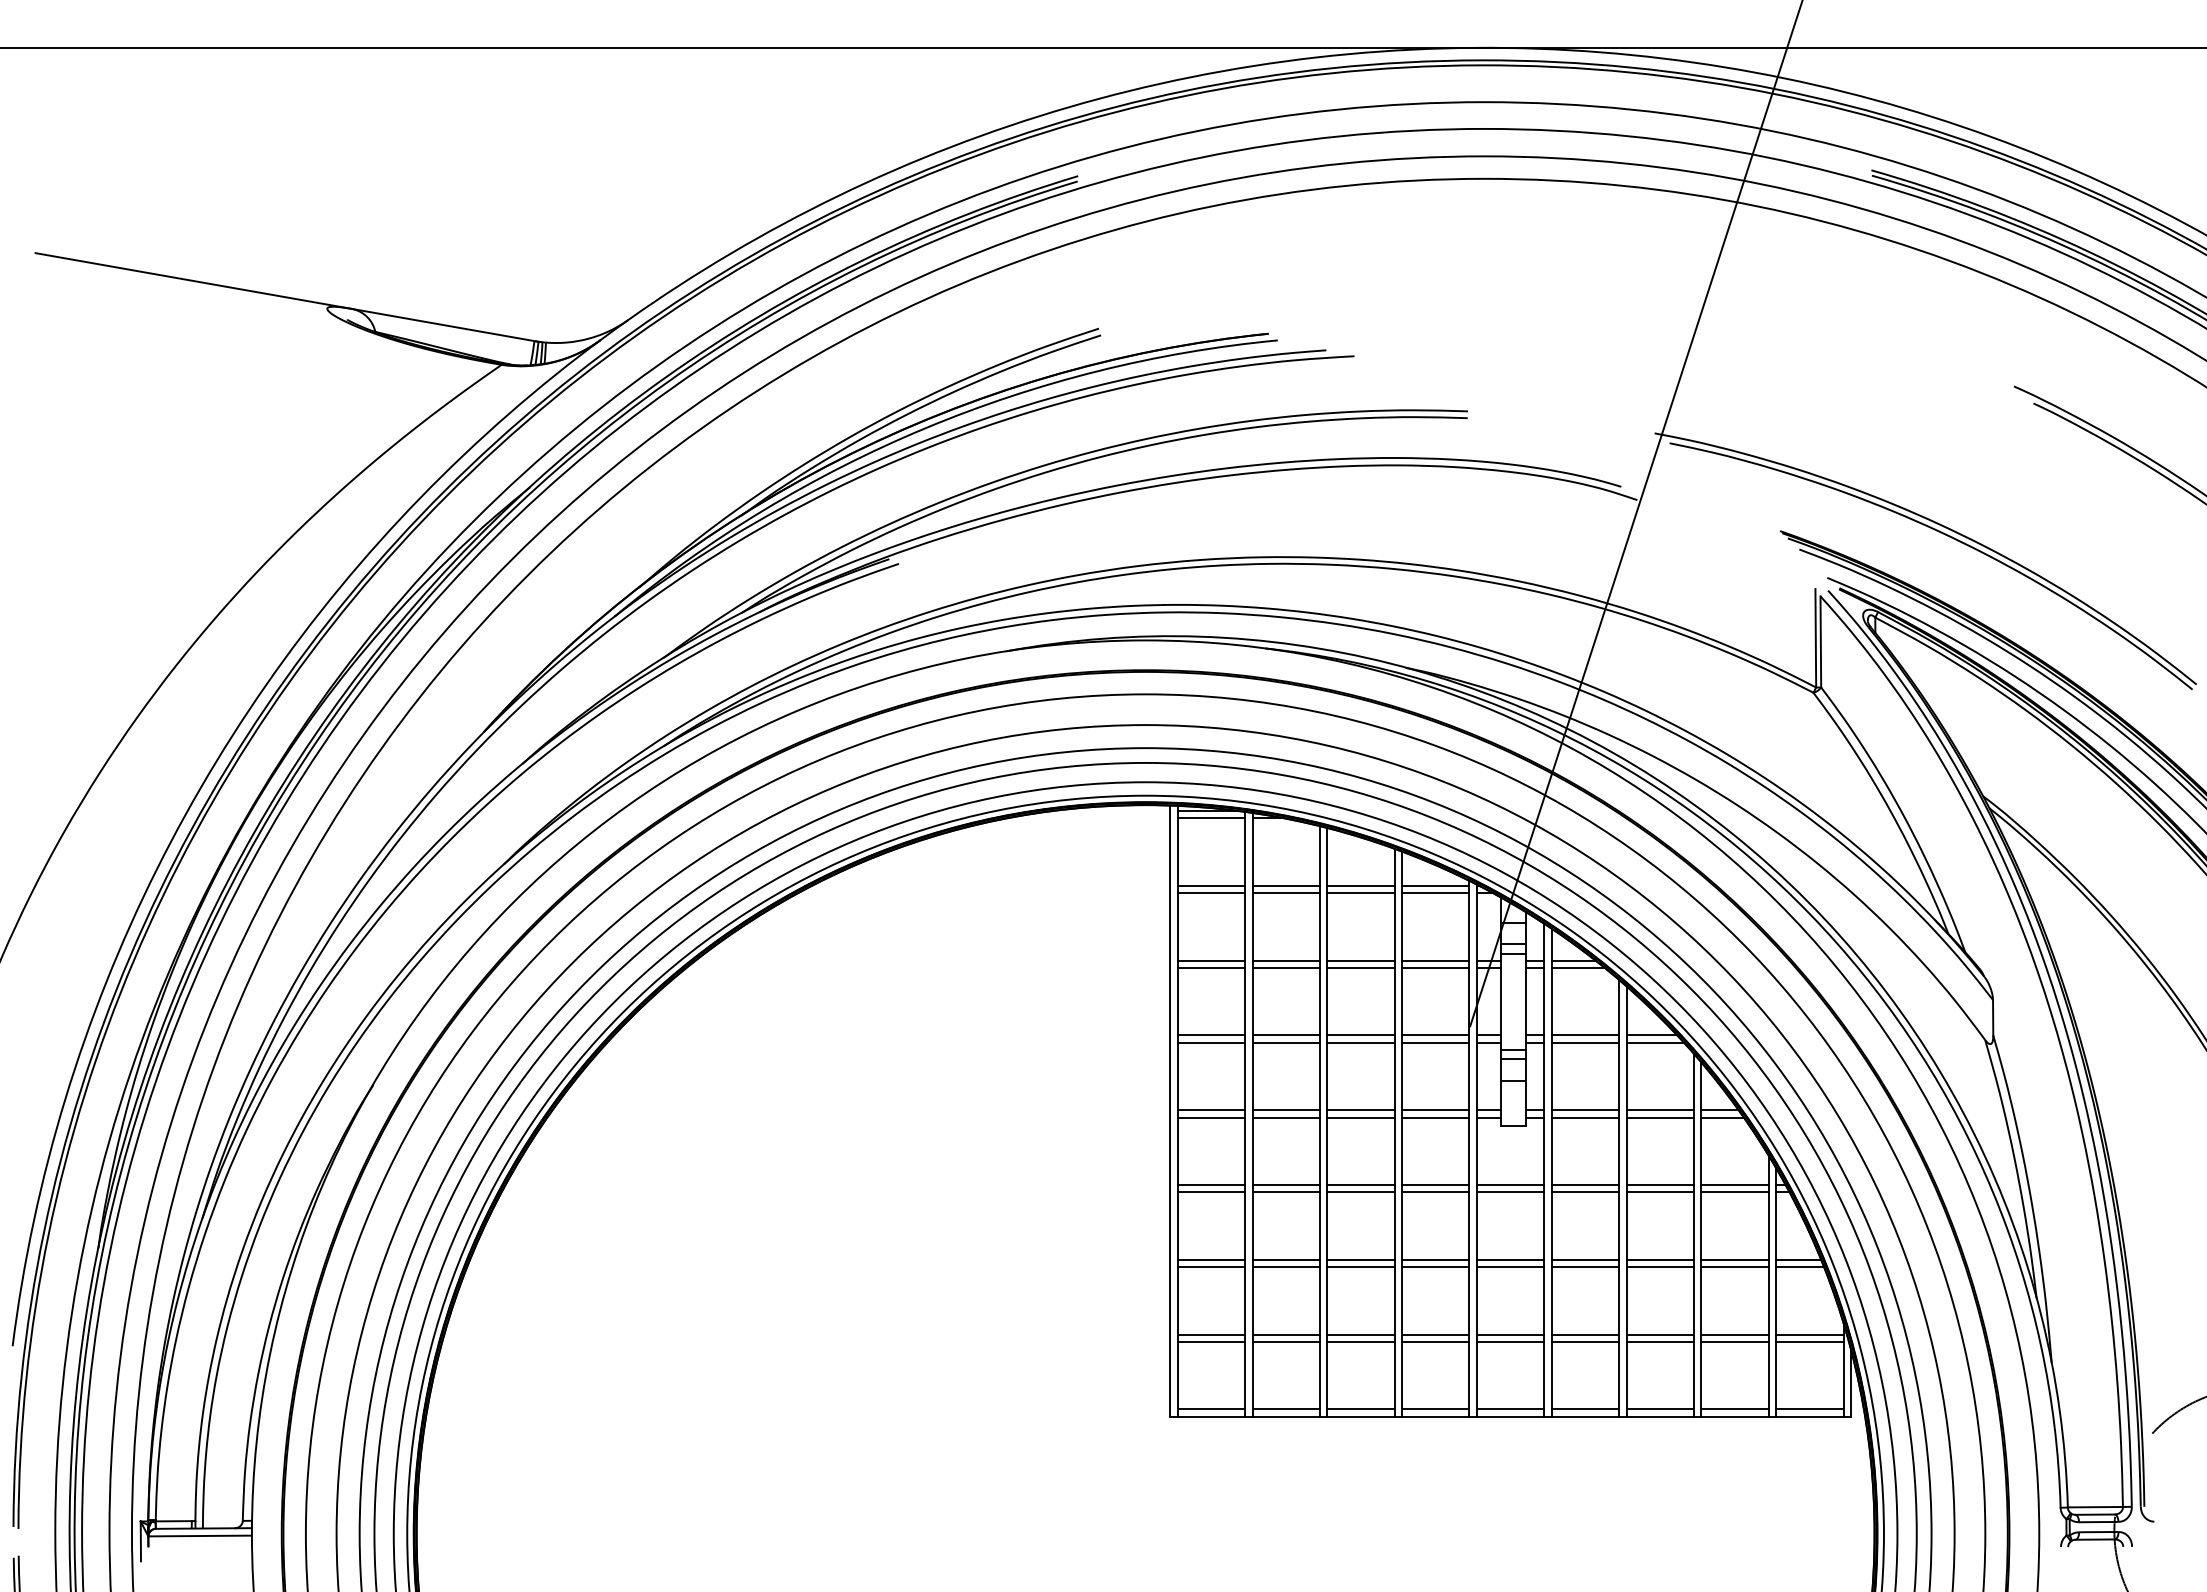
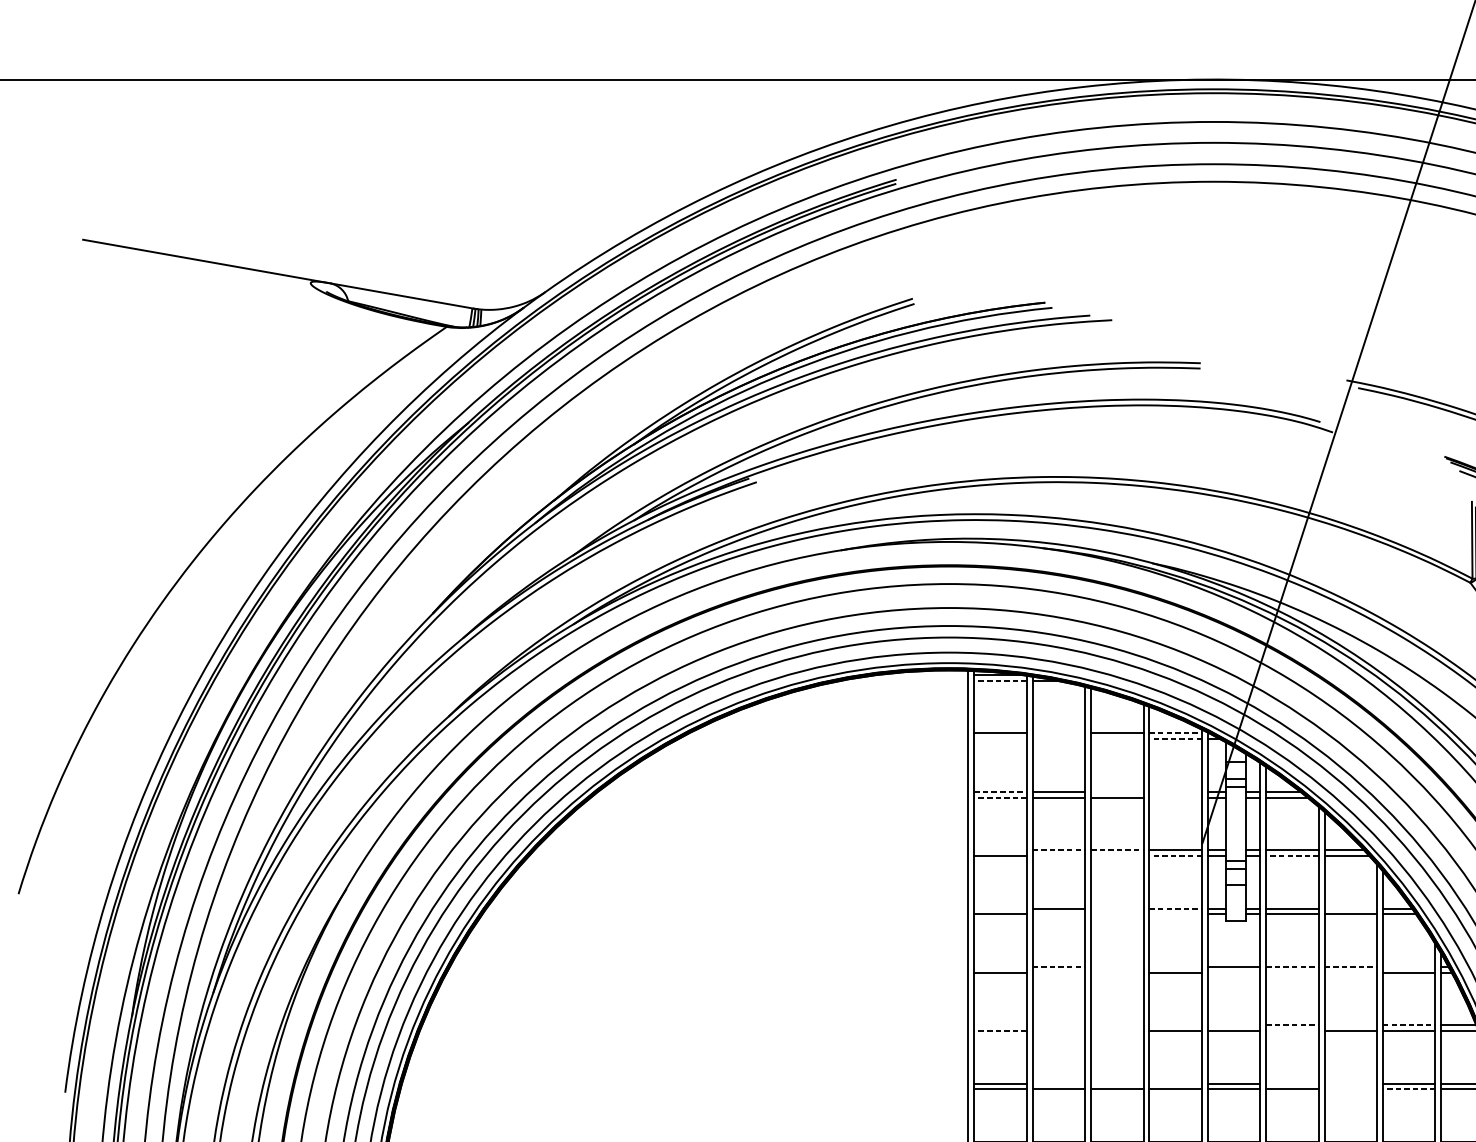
line: (1211, 818) -> (1000, 680), solid -> dashed
line: (1285, 885) -> (1058, 733), removed
line: (1435, 885) -> (1175, 733), solid -> dashed
line: (1211, 893) -> (1000, 739), removed
line: (1285, 893) -> (1058, 739), removed
line: (1360, 893) -> (1116, 739), removed
line: (1435, 893) -> (1175, 739), solid -> dashed
line: (1211, 960) -> (1000, 791), solid -> dashed
line: (1360, 960) -> (1116, 791), removed
line: (1435, 960) -> (1175, 791), removed
line: (1211, 968) -> (1000, 797), solid -> dashed
line: (1435, 968) -> (1175, 797), removed
line: (1211, 1035) -> (1000, 850), removed
line: (1286, 1035) -> (1059, 850), solid -> dashed
line: (1360, 1035) -> (1116, 850), solid -> dashed
line: (1285, 1042) -> (1058, 855), removed
line: (1360, 1042) -> (1116, 855), removed
line: (1435, 1042) -> (1175, 855), solid -> dashed
line: (1585, 1042) -> (1292, 855), solid -> dashed
line: (1211, 1110) -> (1000, 908), removed
line: (1360, 1110) -> (1116, 908), removed
line: (1435, 1110) -> (1175, 908), solid -> dashed
line: (1659, 1110) -> (1350, 908), removed
line: (1285, 1117) -> (1058, 914), removed
line: (1360, 1117) -> (1116, 914), removed
line: (1435, 1117) -> (1175, 914), removed
line: (1211, 1184) -> (1000, 966), removed
line: (1286, 1184) -> (1059, 966), solid -> dashed
line: (1360, 1184) -> (1116, 966), removed
line: (1435, 1184) -> (1175, 966), removed
line: (1585, 1184) -> (1292, 966), solid -> dashed
line: (1660, 1184) -> (1351, 966), solid -> dashed
line: (1734, 1184) -> (1408, 966), removed
line: (1285, 1192) -> (1058, 972), removed
line: (1360, 1192) -> (1116, 972), removed
line: (1510, 1192) -> (1233, 972), removed
line: (1585, 1192) -> (1292, 972), removed
line: (1659, 1192) -> (1350, 972), removed
line: (1211, 1259) -> (1000, 1025), removed
line: (1285, 1259) -> (1058, 1025), removed
line: (1360, 1259) -> (1116, 1025), removed
line: (1435, 1259) -> (1175, 1025), removed
line: (1510, 1259) -> (1233, 1025), removed
line: (1585, 1259) -> (1292, 1025), solid -> dashed
line: (1659, 1259) -> (1350, 1025), removed
line: (1735, 1259) -> (1409, 1025), solid -> dashed
line: (1211, 1267) -> (1000, 1031), solid -> dashed
line: (1285, 1267) -> (1058, 1031), removed
line: (1360, 1267) -> (1116, 1031), removed
line: (1585, 1267) -> (1292, 1031), removed
line: (1285, 1334) -> (1058, 1083), removed
line: (1360, 1334) -> (1116, 1083), removed
line: (1435, 1334) -> (1175, 1083), removed
line: (1585, 1334) -> (1292, 1083), removed
line: (1659, 1334) -> (1350, 1083), removed
line: (1659, 1342) -> (1350, 1089), removed
line: (1735, 1342) -> (1409, 1089), solid -> dashed

